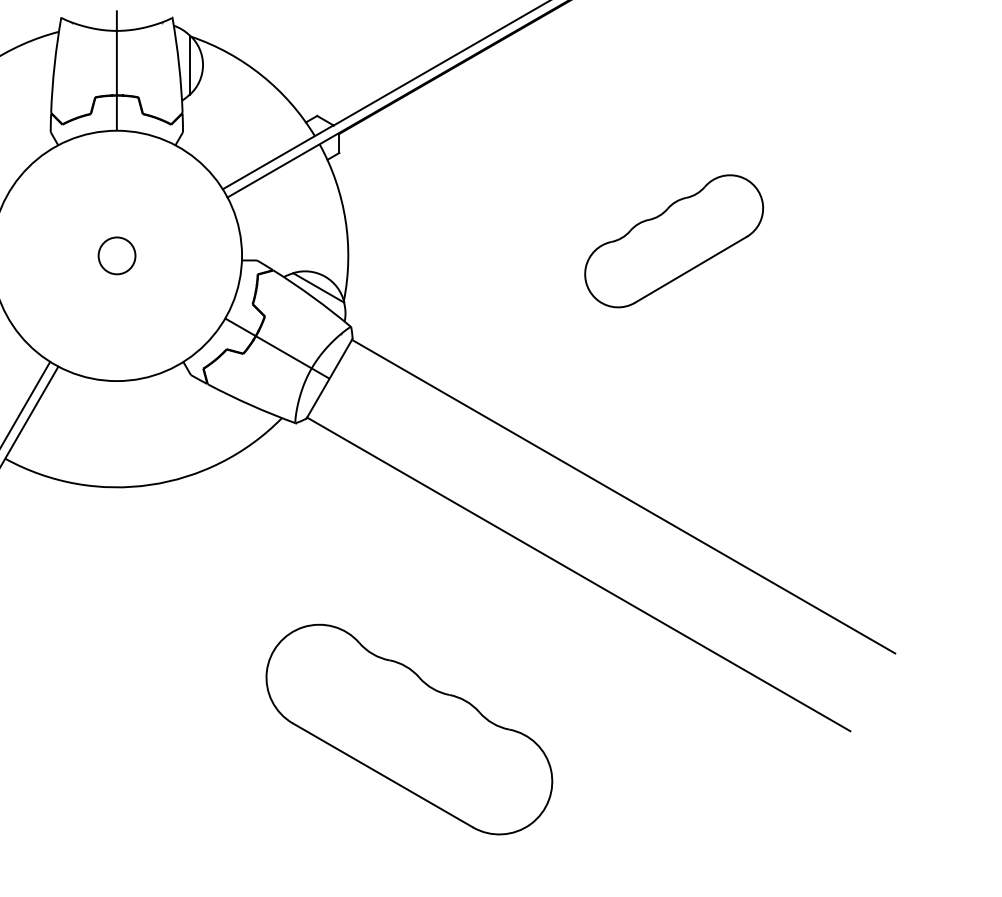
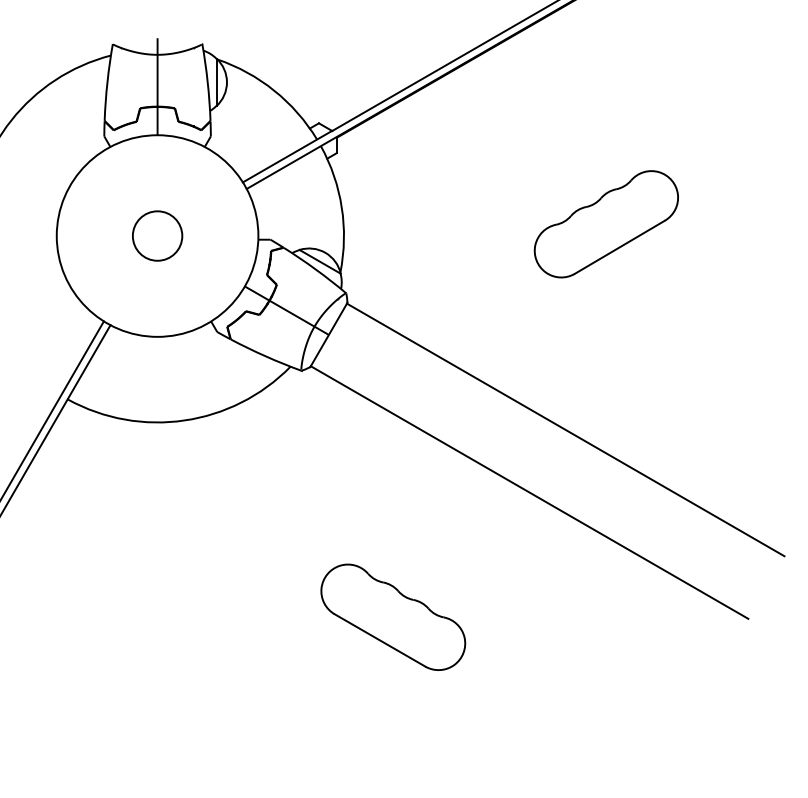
circle: (116, 255) -> (157, 235), size x1.67
part: (409, 728) -> (393, 616), size x0.62

